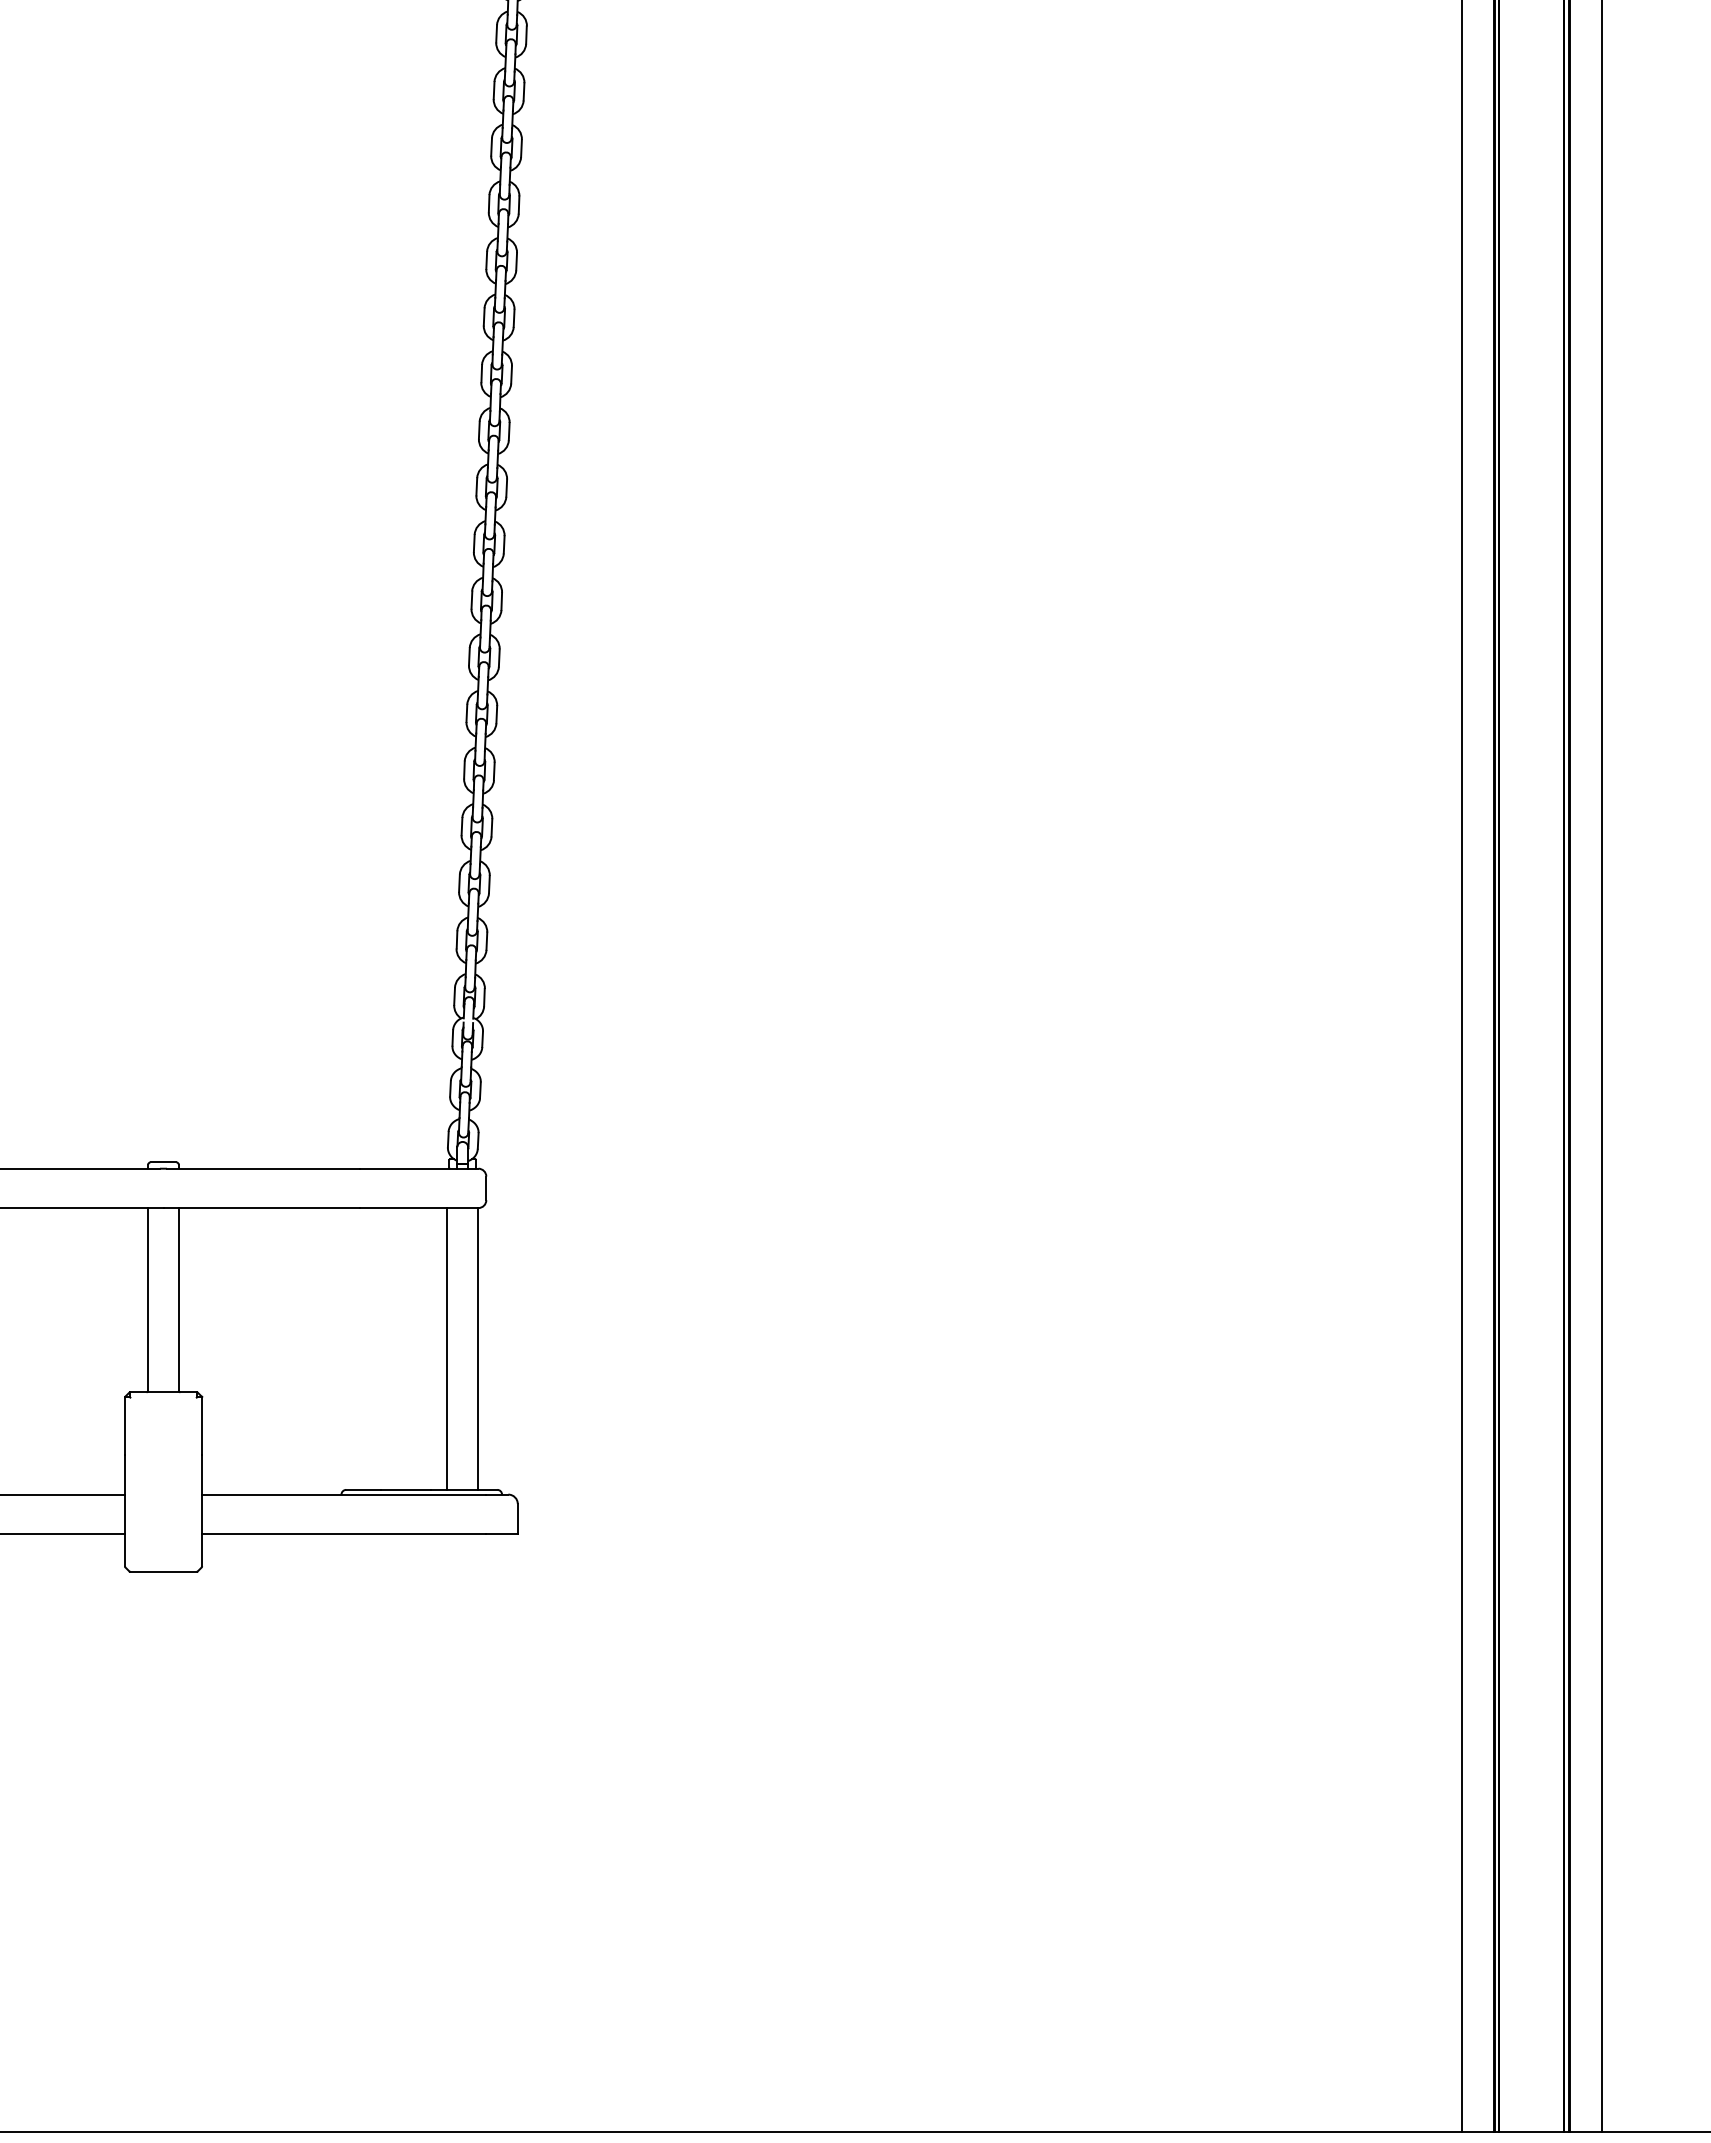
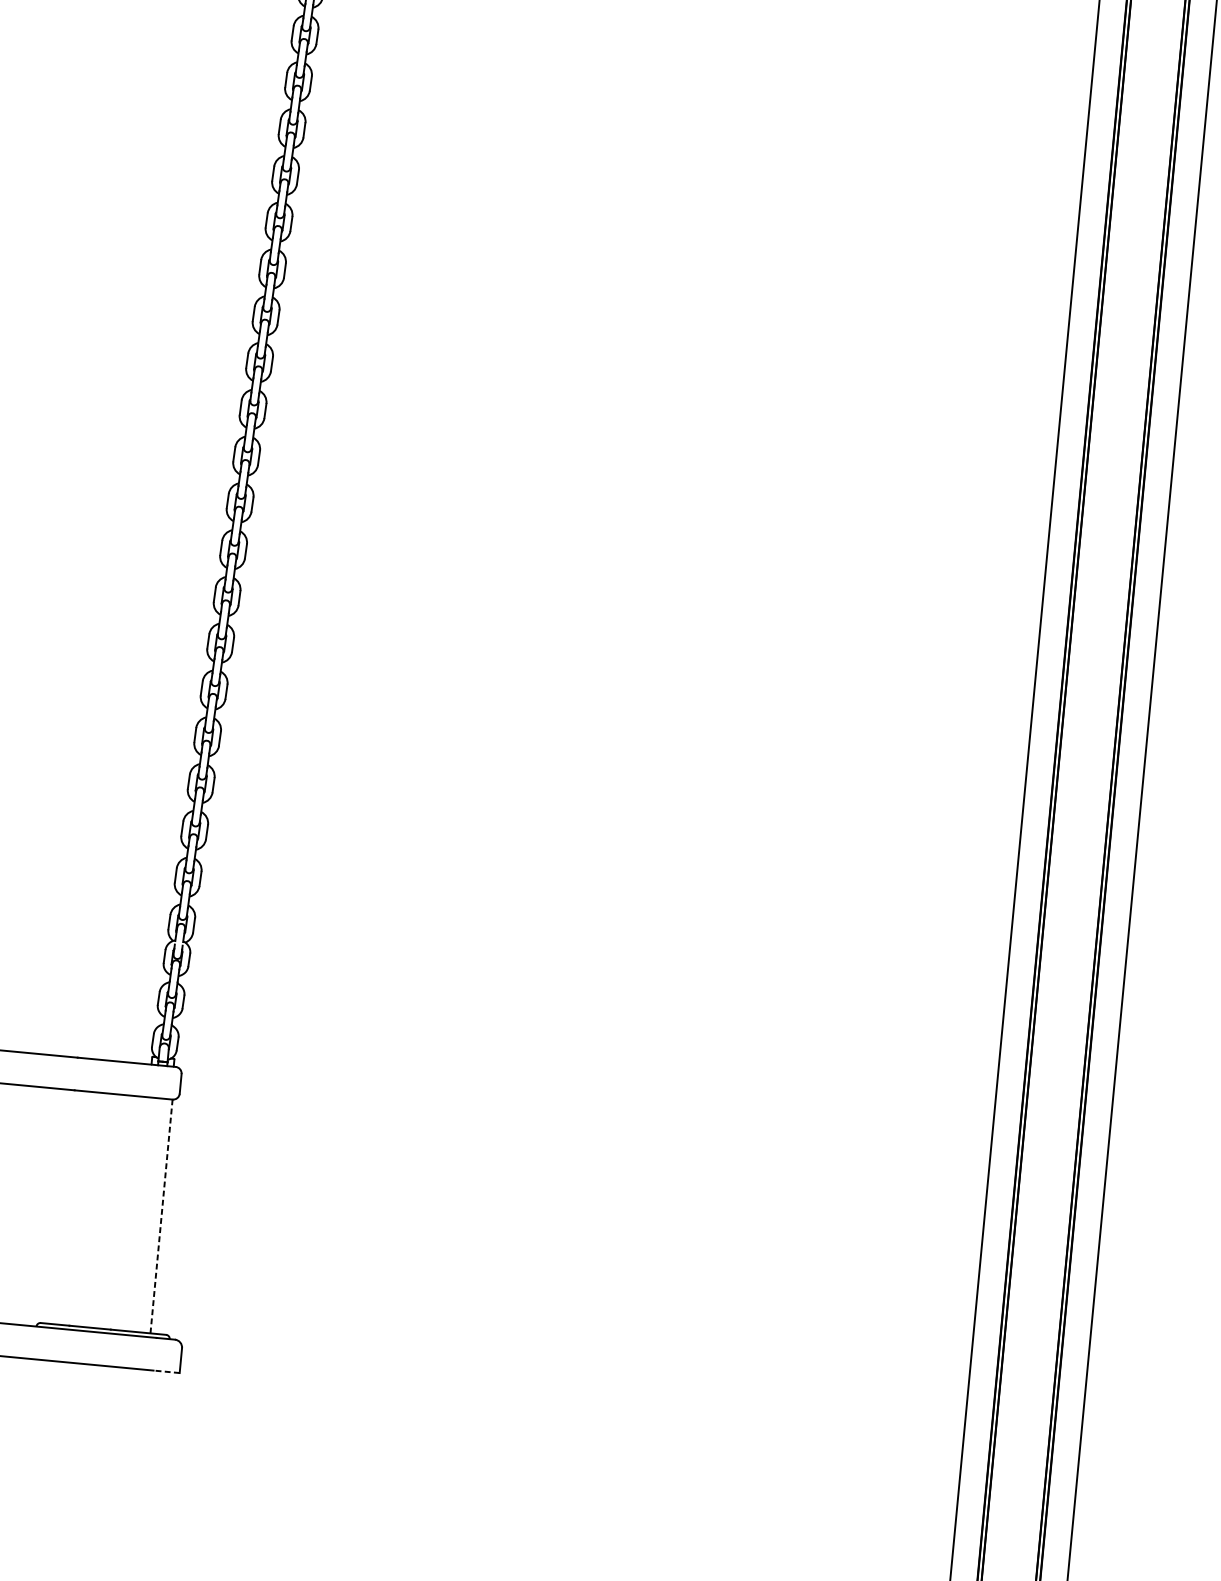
line: (446, 1348) -> (135, 1213), removed
line: (478, 1348) -> (161, 1216), solid -> dashed
line: (502, 1533) -> (167, 1371), solid -> dashed

